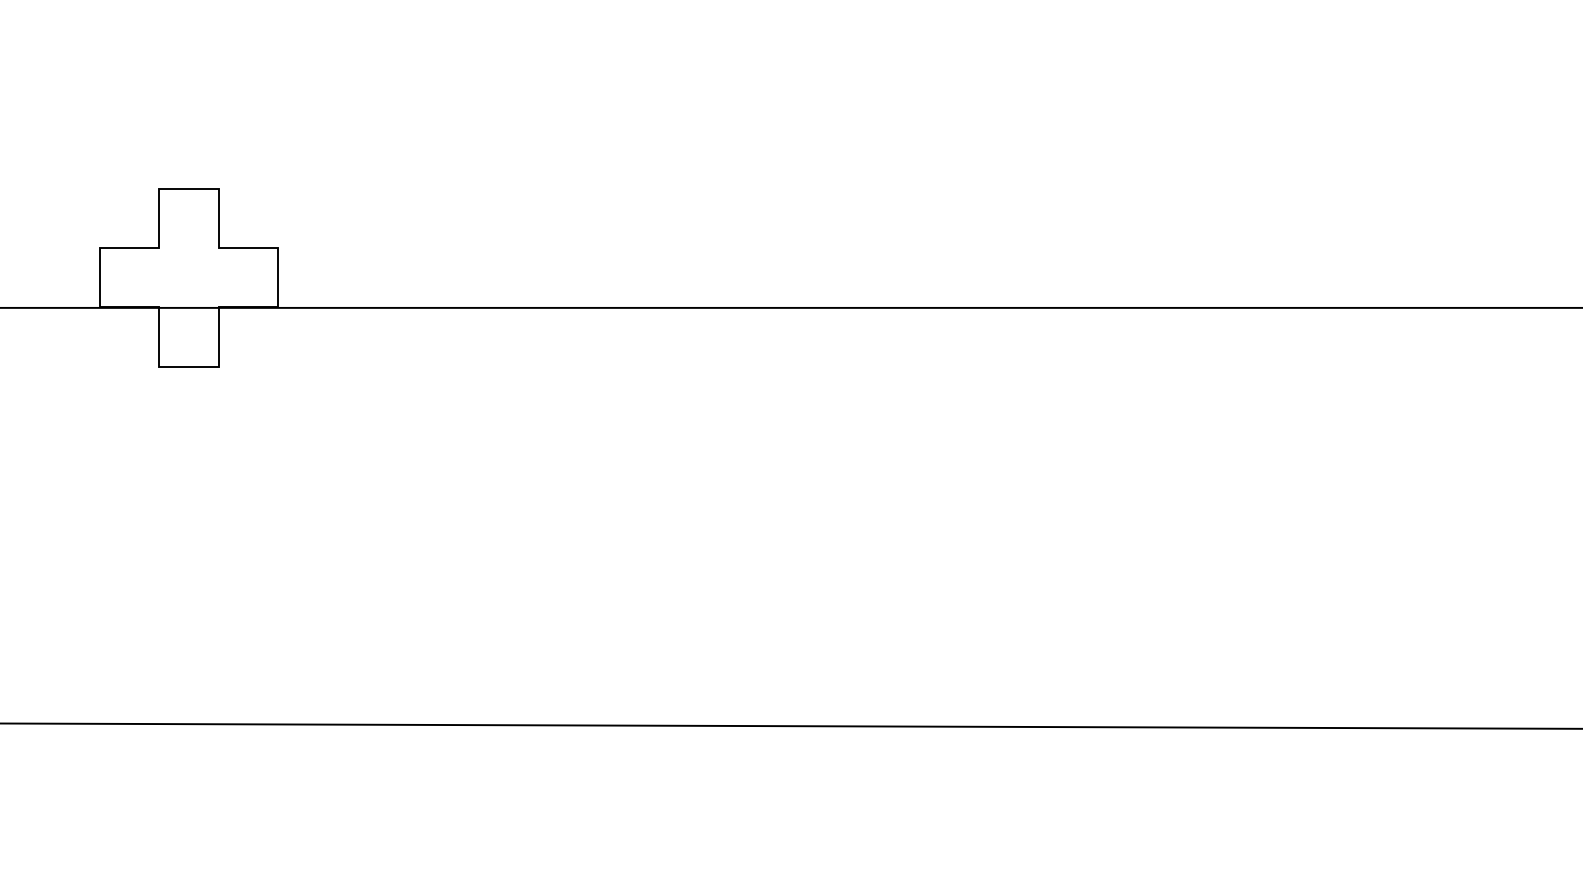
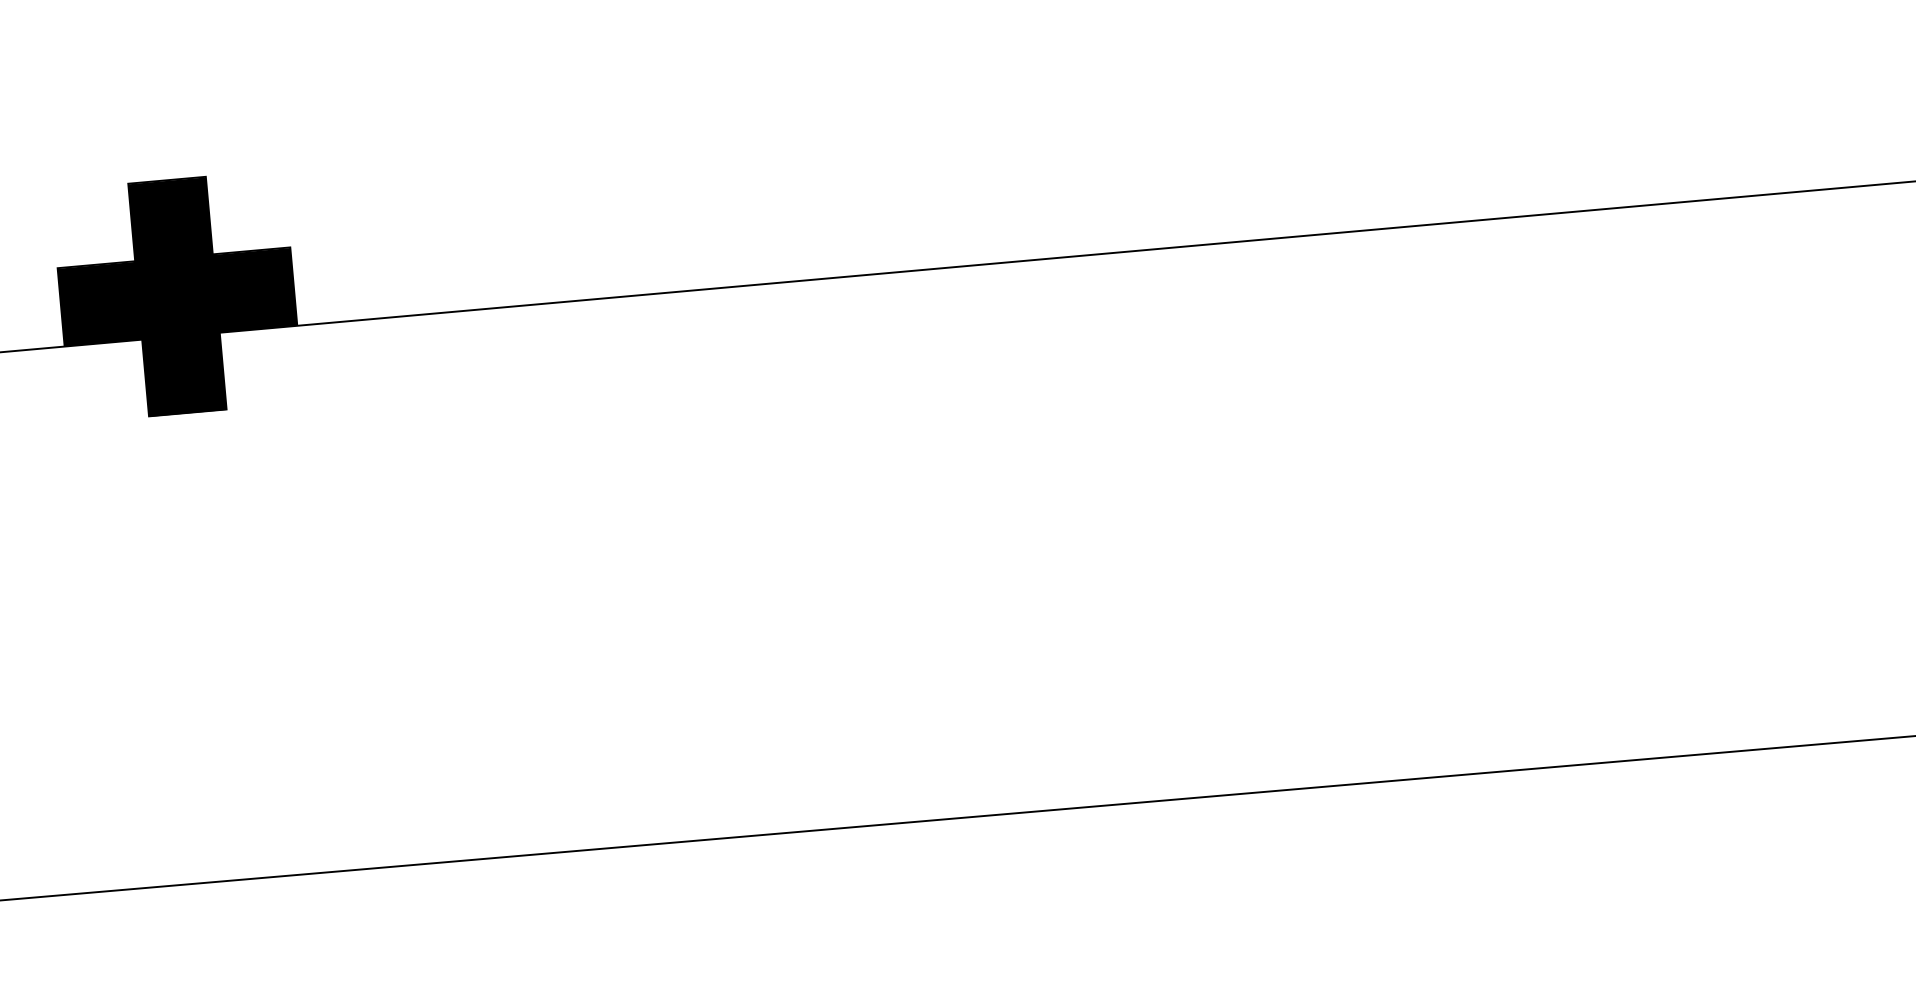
fill: (188, 278) -> (176, 297), added

